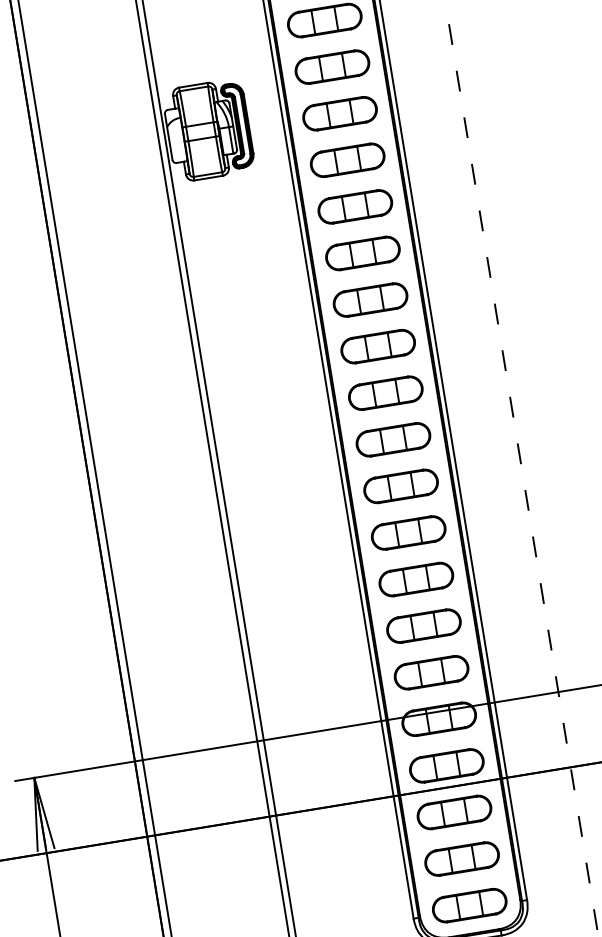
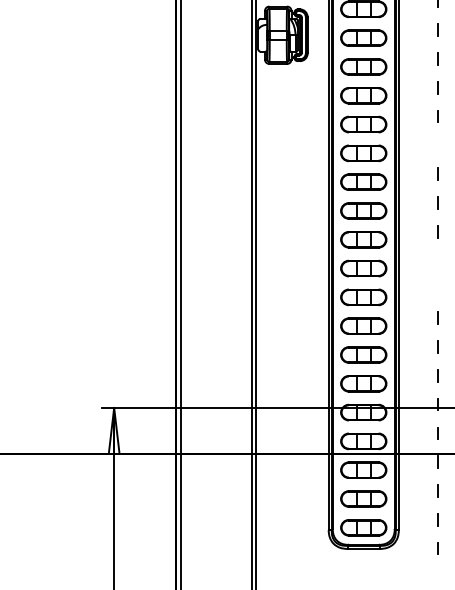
line: (487, 267) -> (437, 145), removed
line: (518, 453) -> (437, 260), removed
line: (525, 500) -> (437, 289), removed

